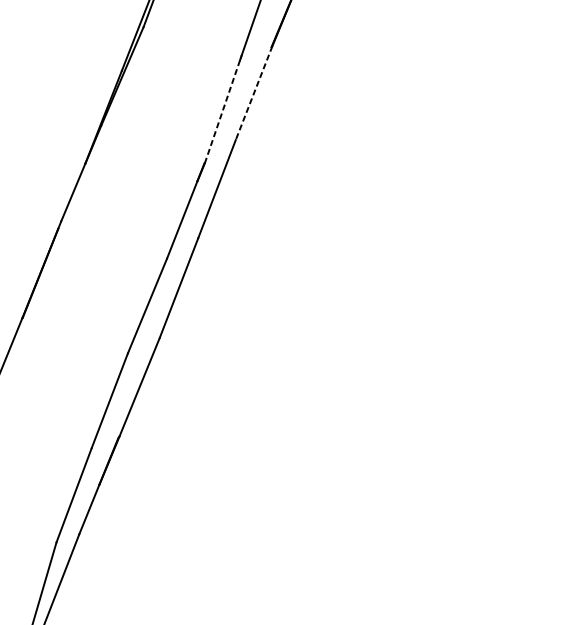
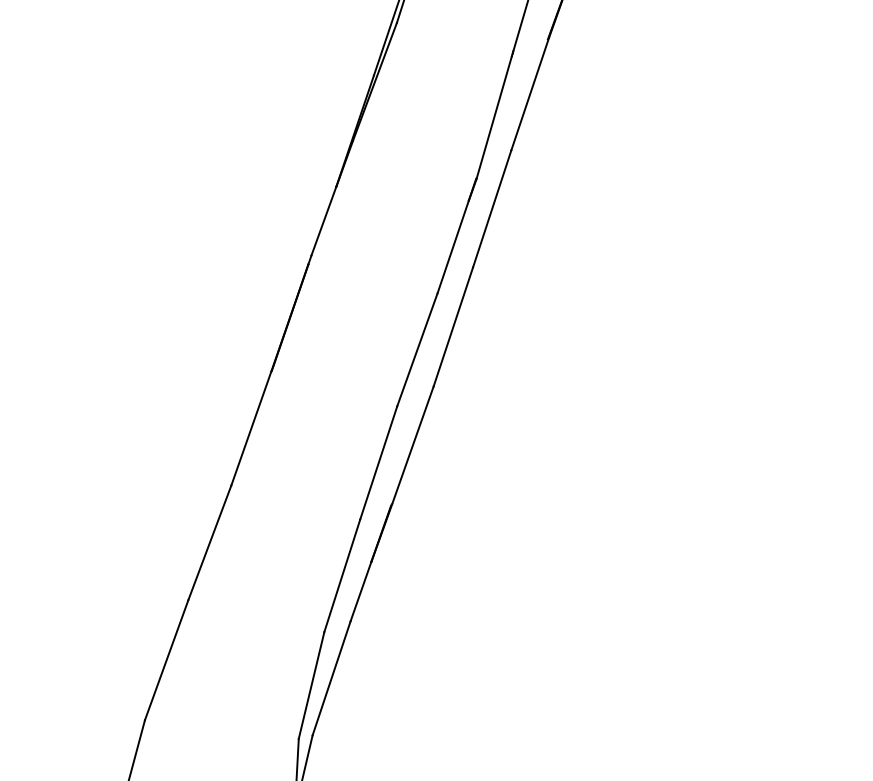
line: (254, 93) -> (530, 94), dashed -> solid
line: (222, 111) -> (494, 117), dashed -> solid

